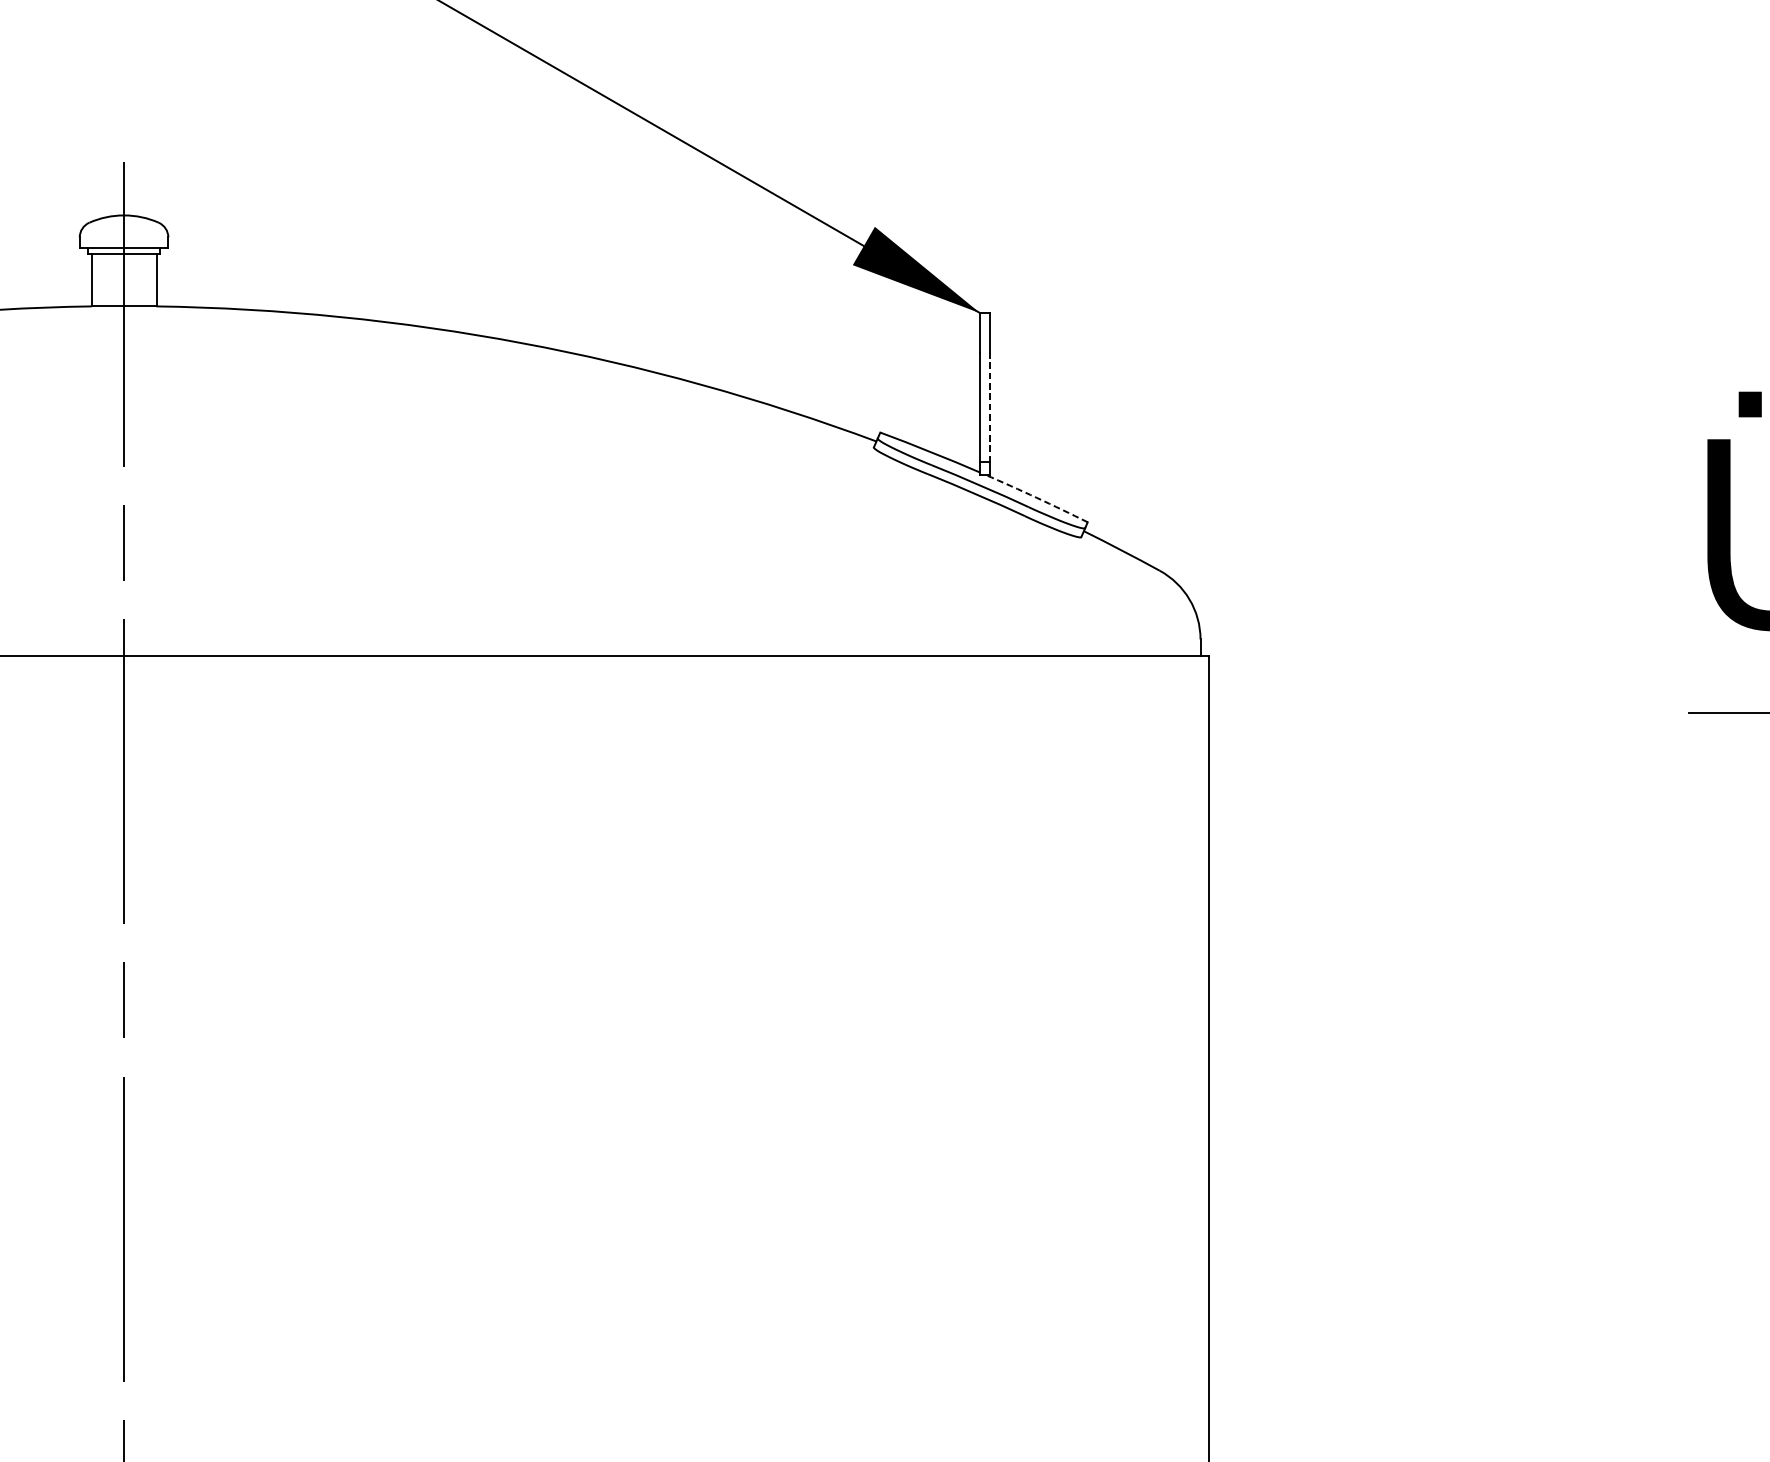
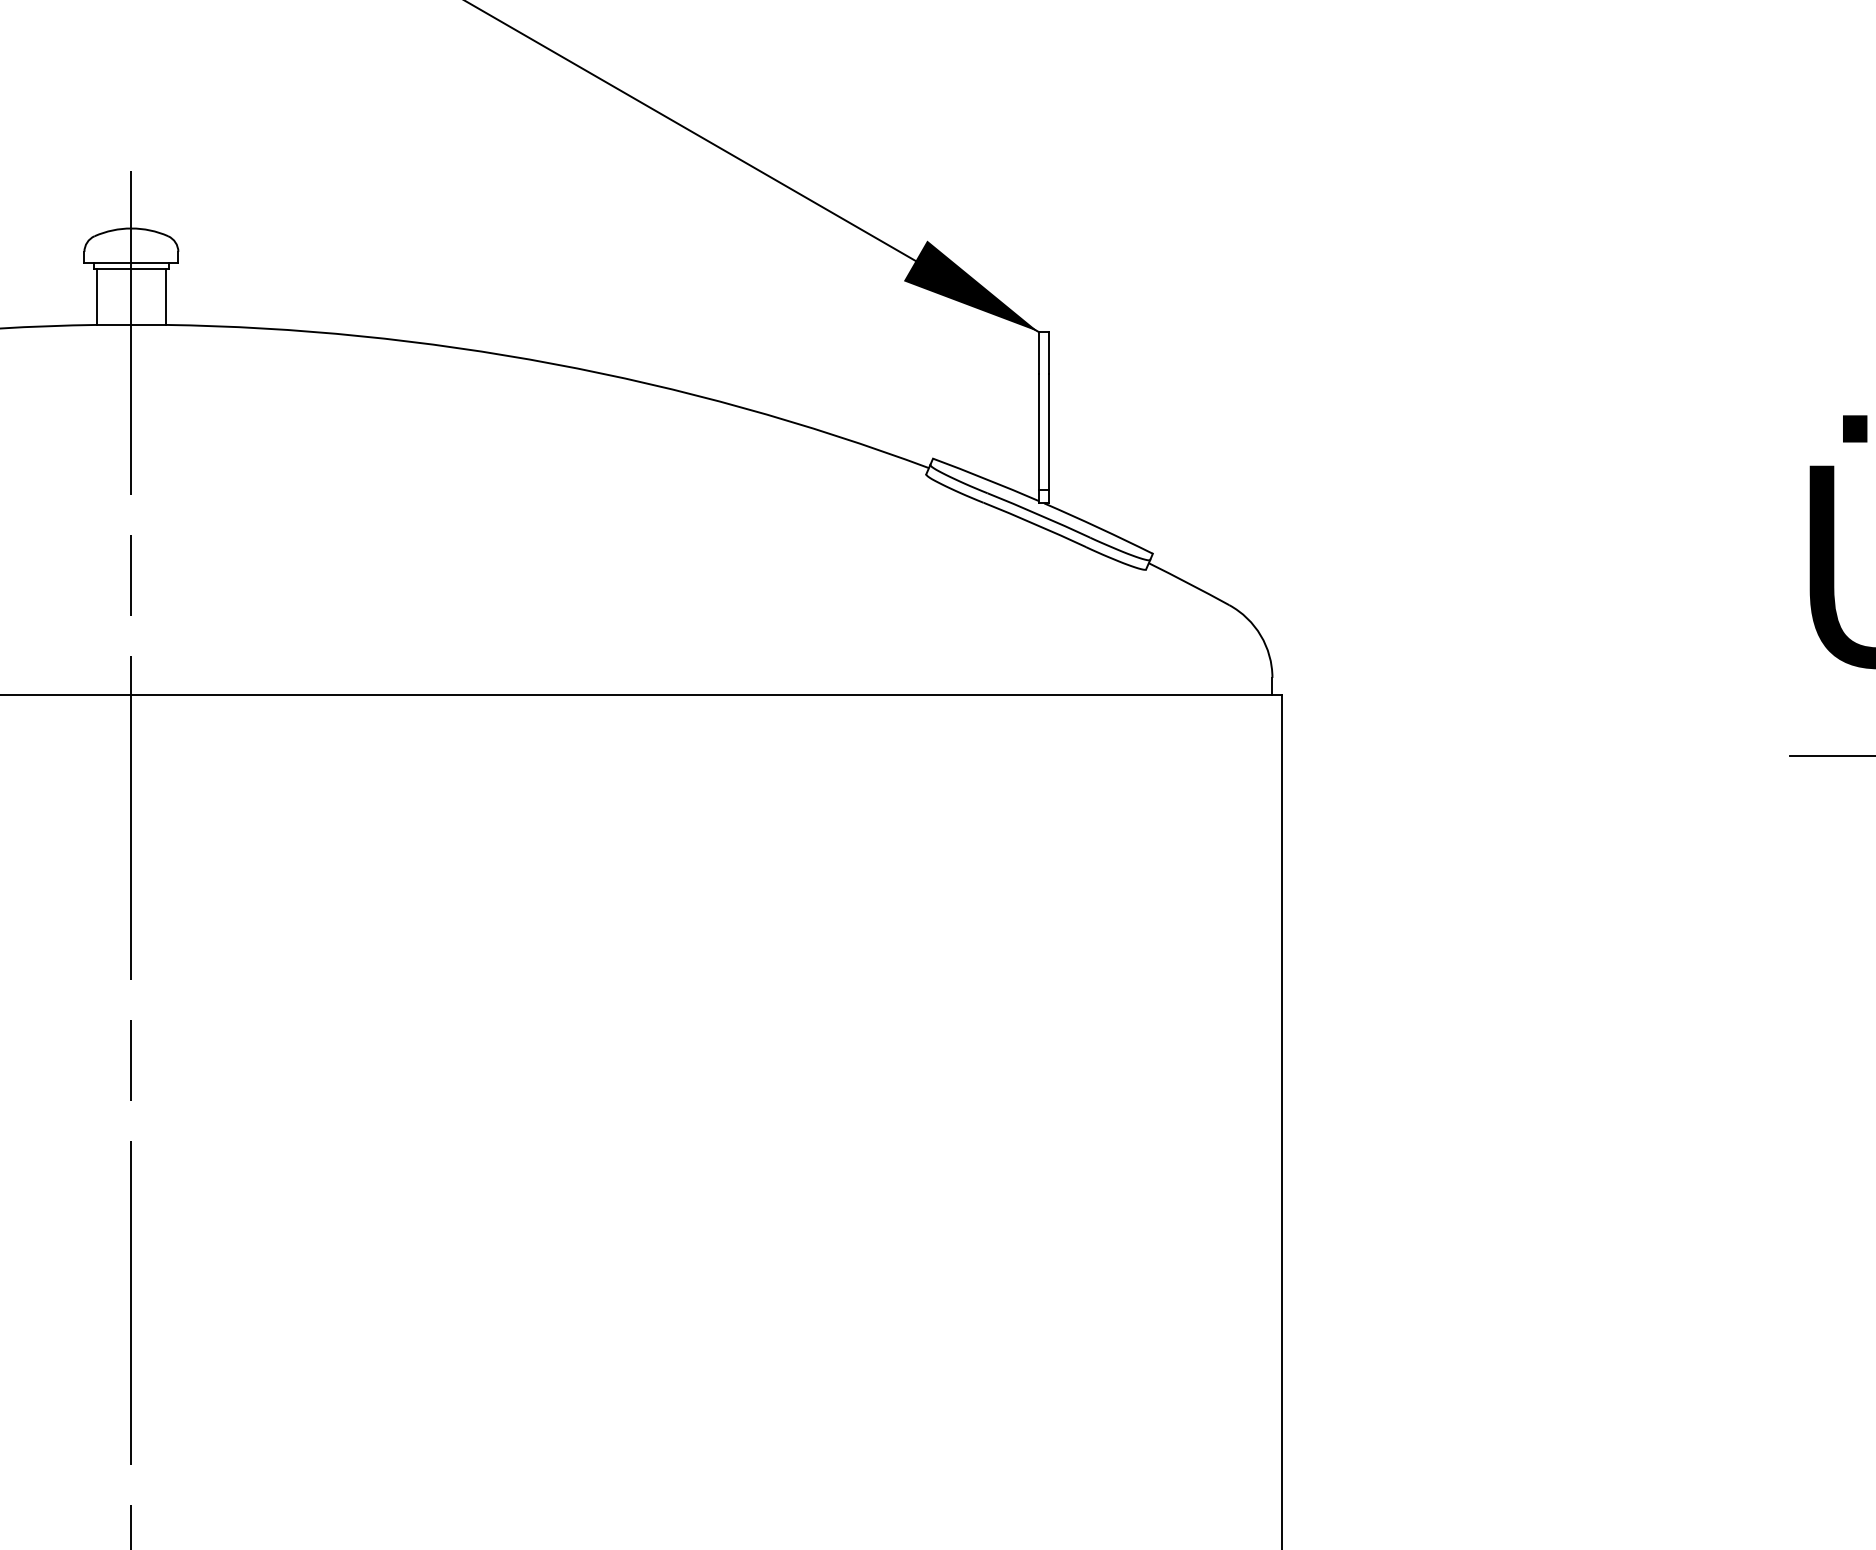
line: (990, 406) -> (1049, 431), dashed -> solid
arc: (1036, 497) -> (1098, 527), dashed -> solid

